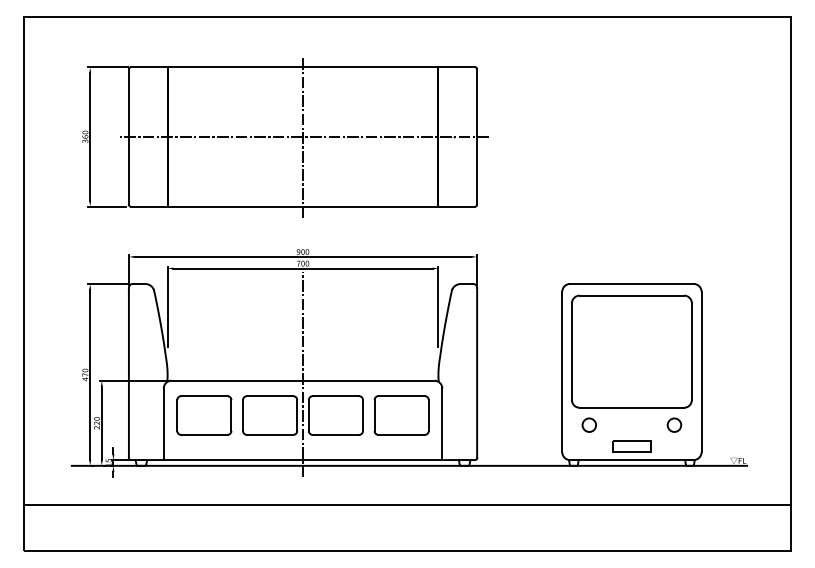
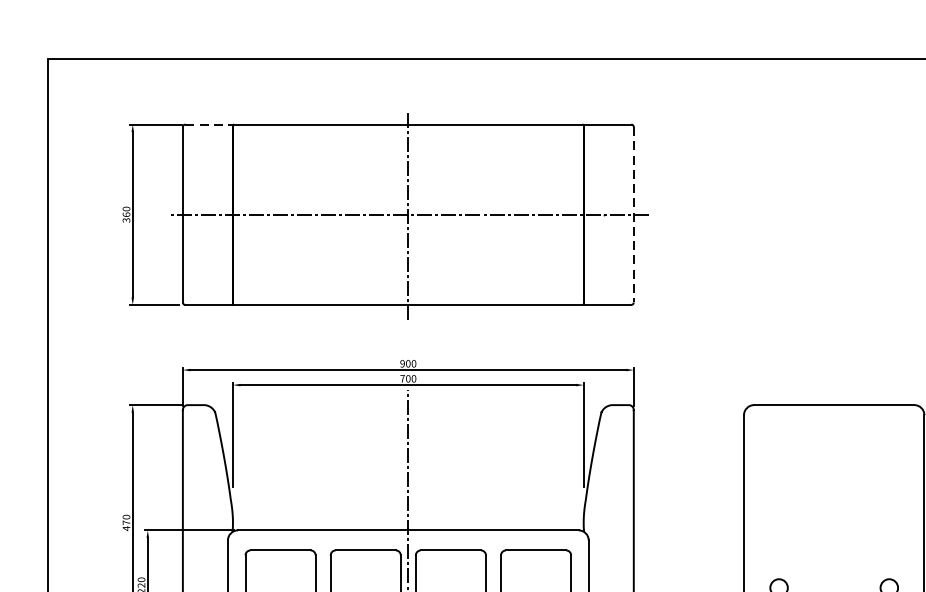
line: (149, 67) -> (209, 124), solid -> dashed
line: (477, 136) -> (634, 214), solid -> dashed
part: (631, 351) -> (833, 492), removed

